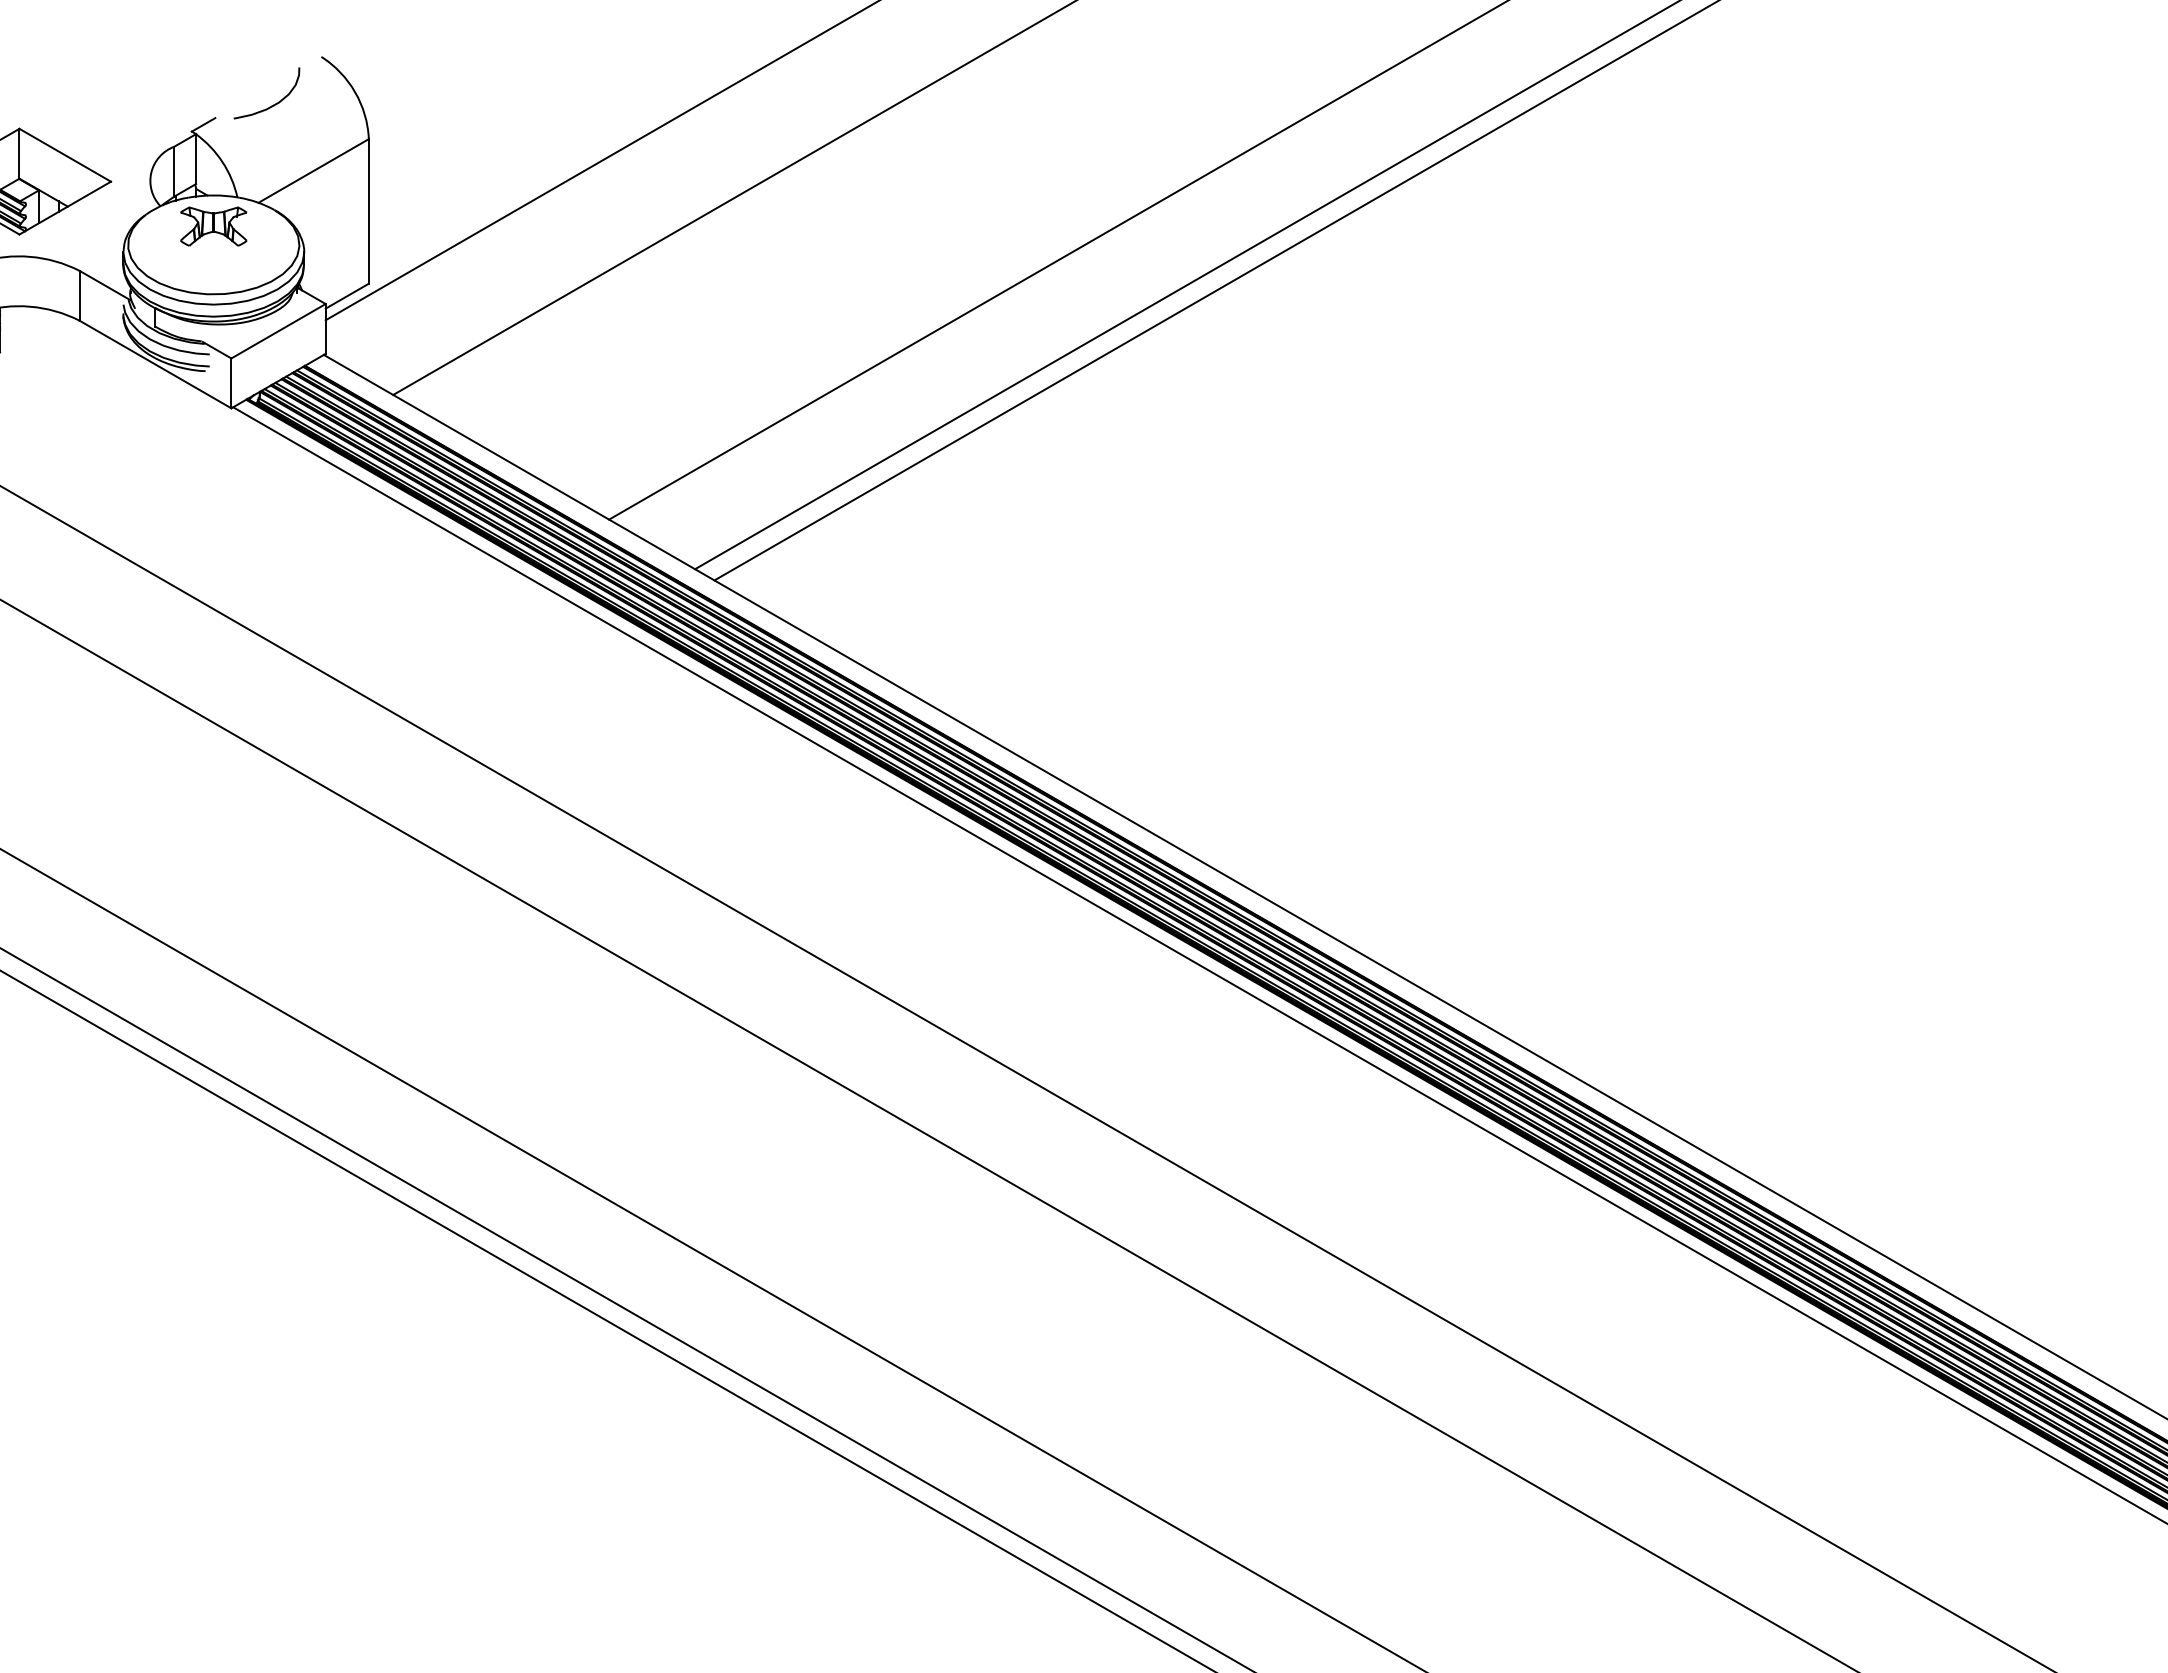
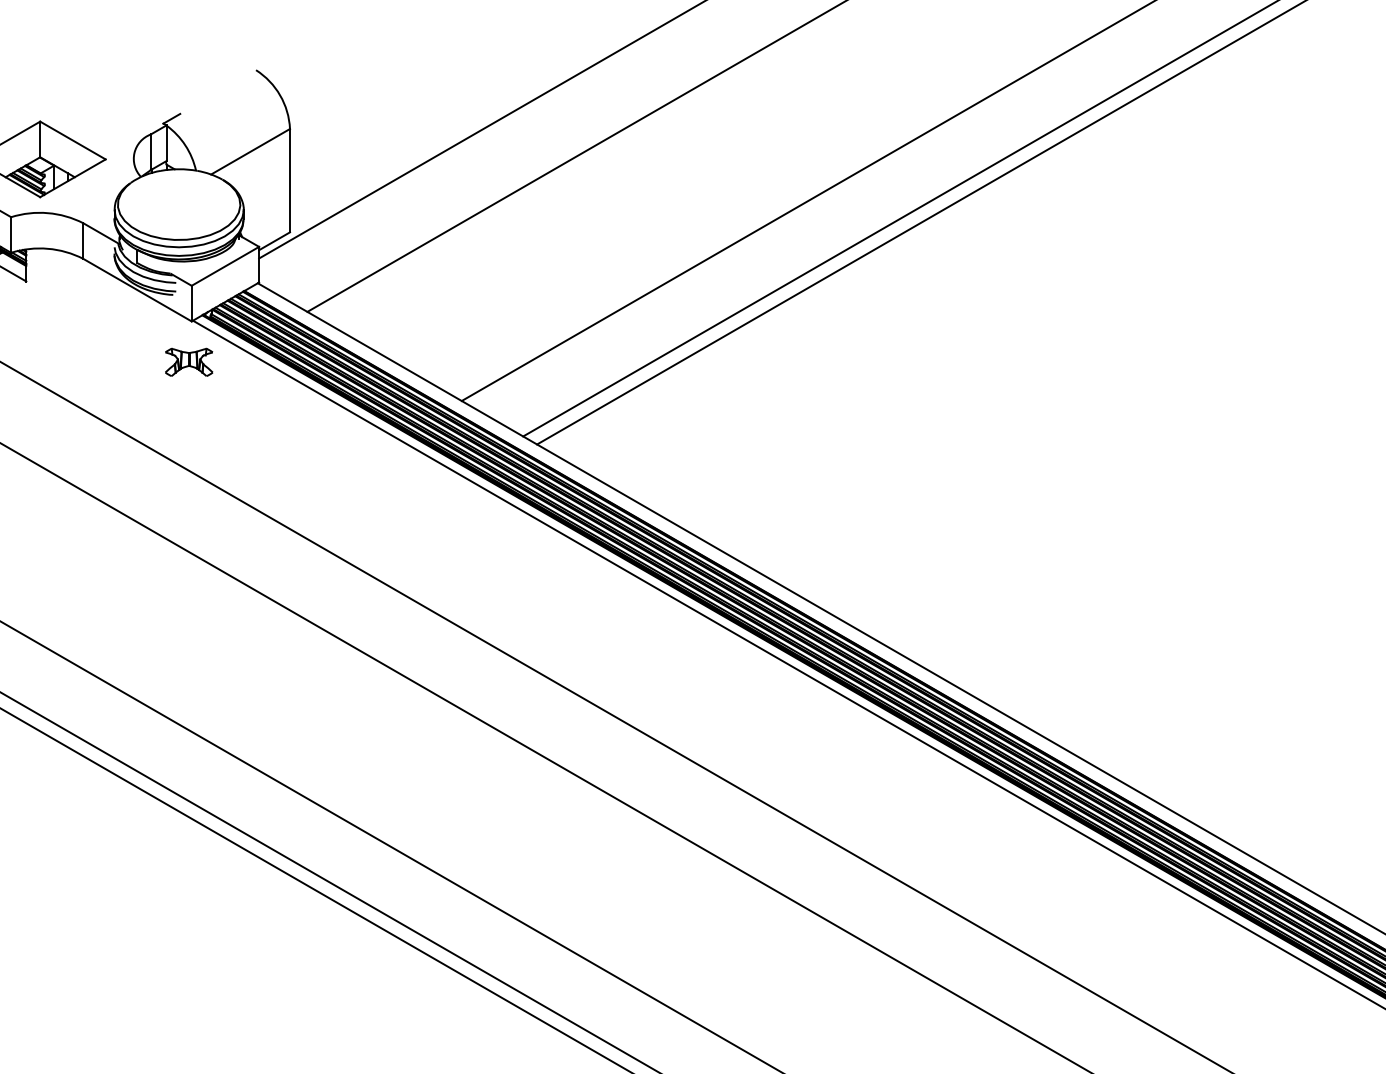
curve: (271, 105) -> (220, 104), removed
part: (213, 226) -> (188, 362), moved

